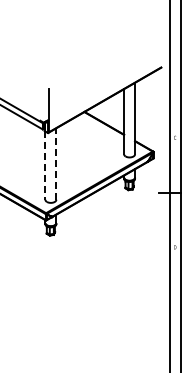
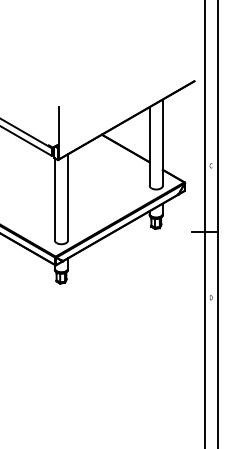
line: (56, 164) -> (68, 198), dashed -> solid
line: (45, 166) -> (54, 200), dashed -> solid

